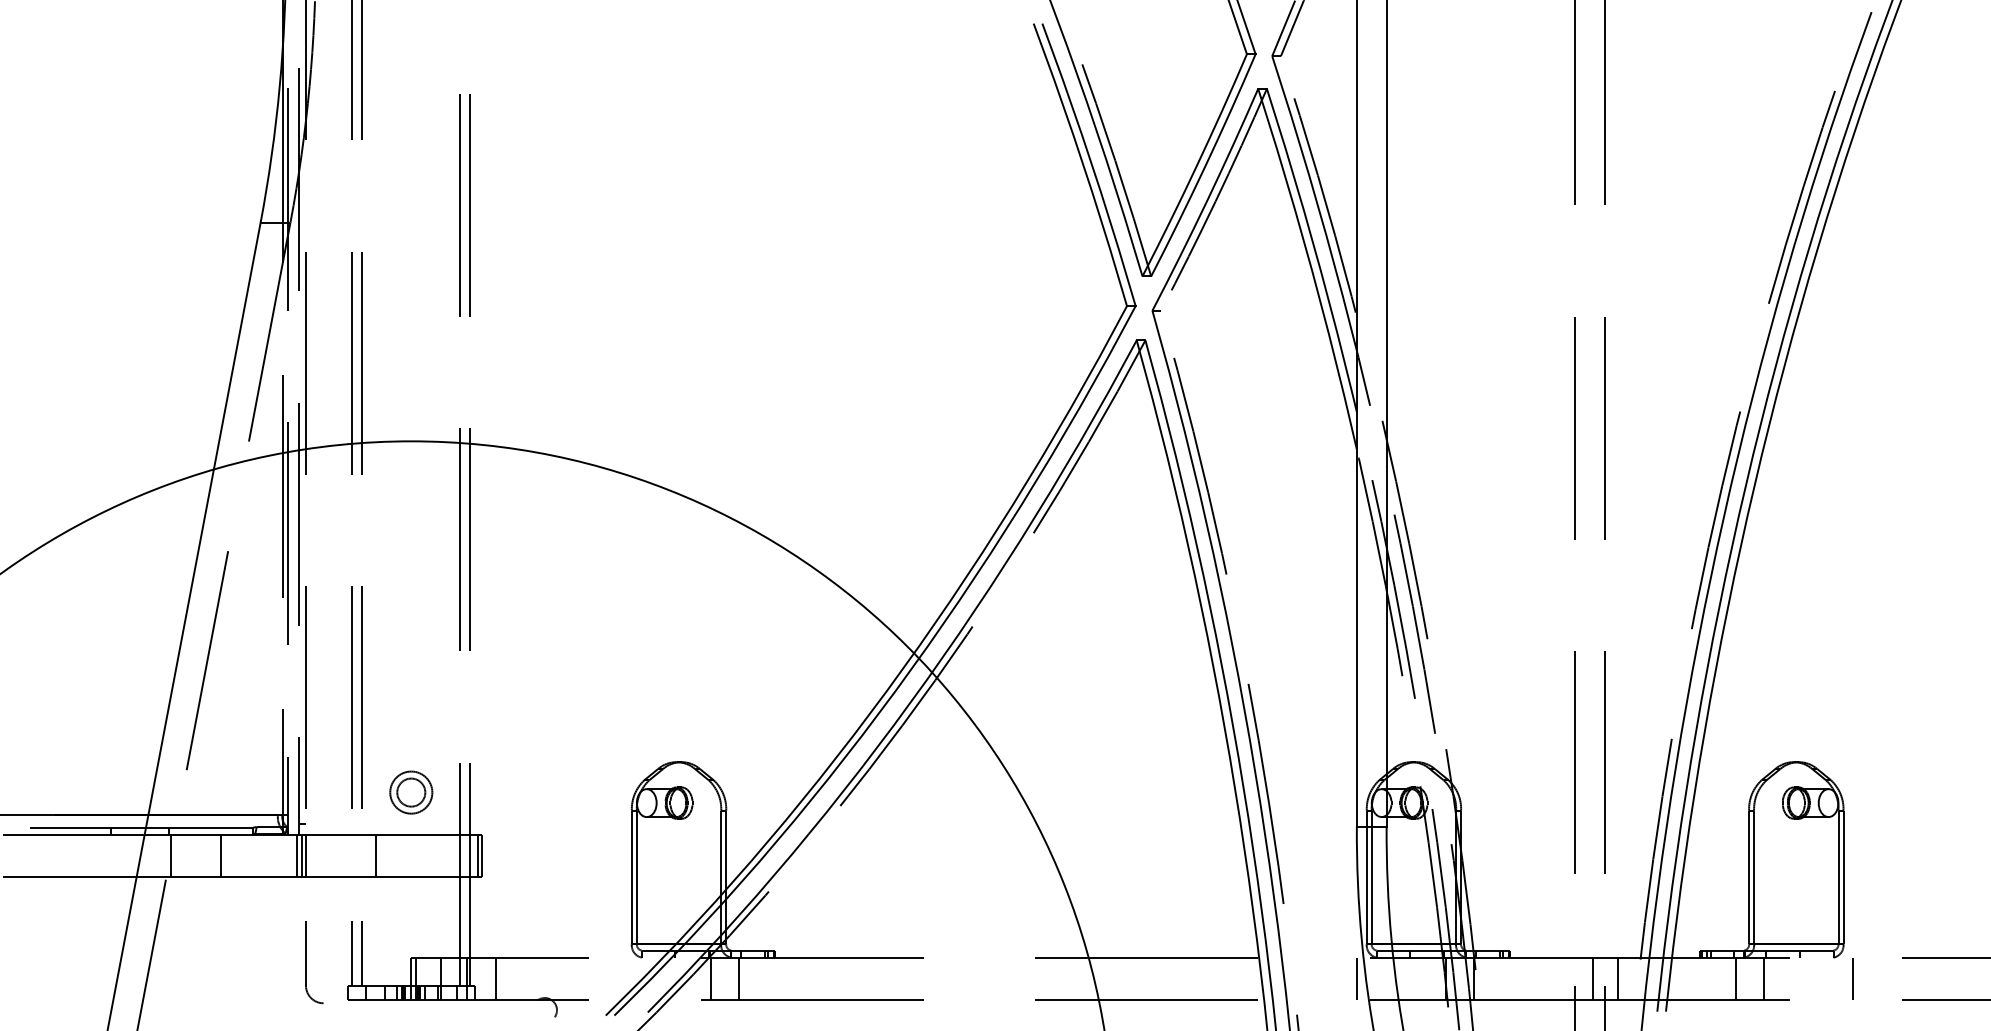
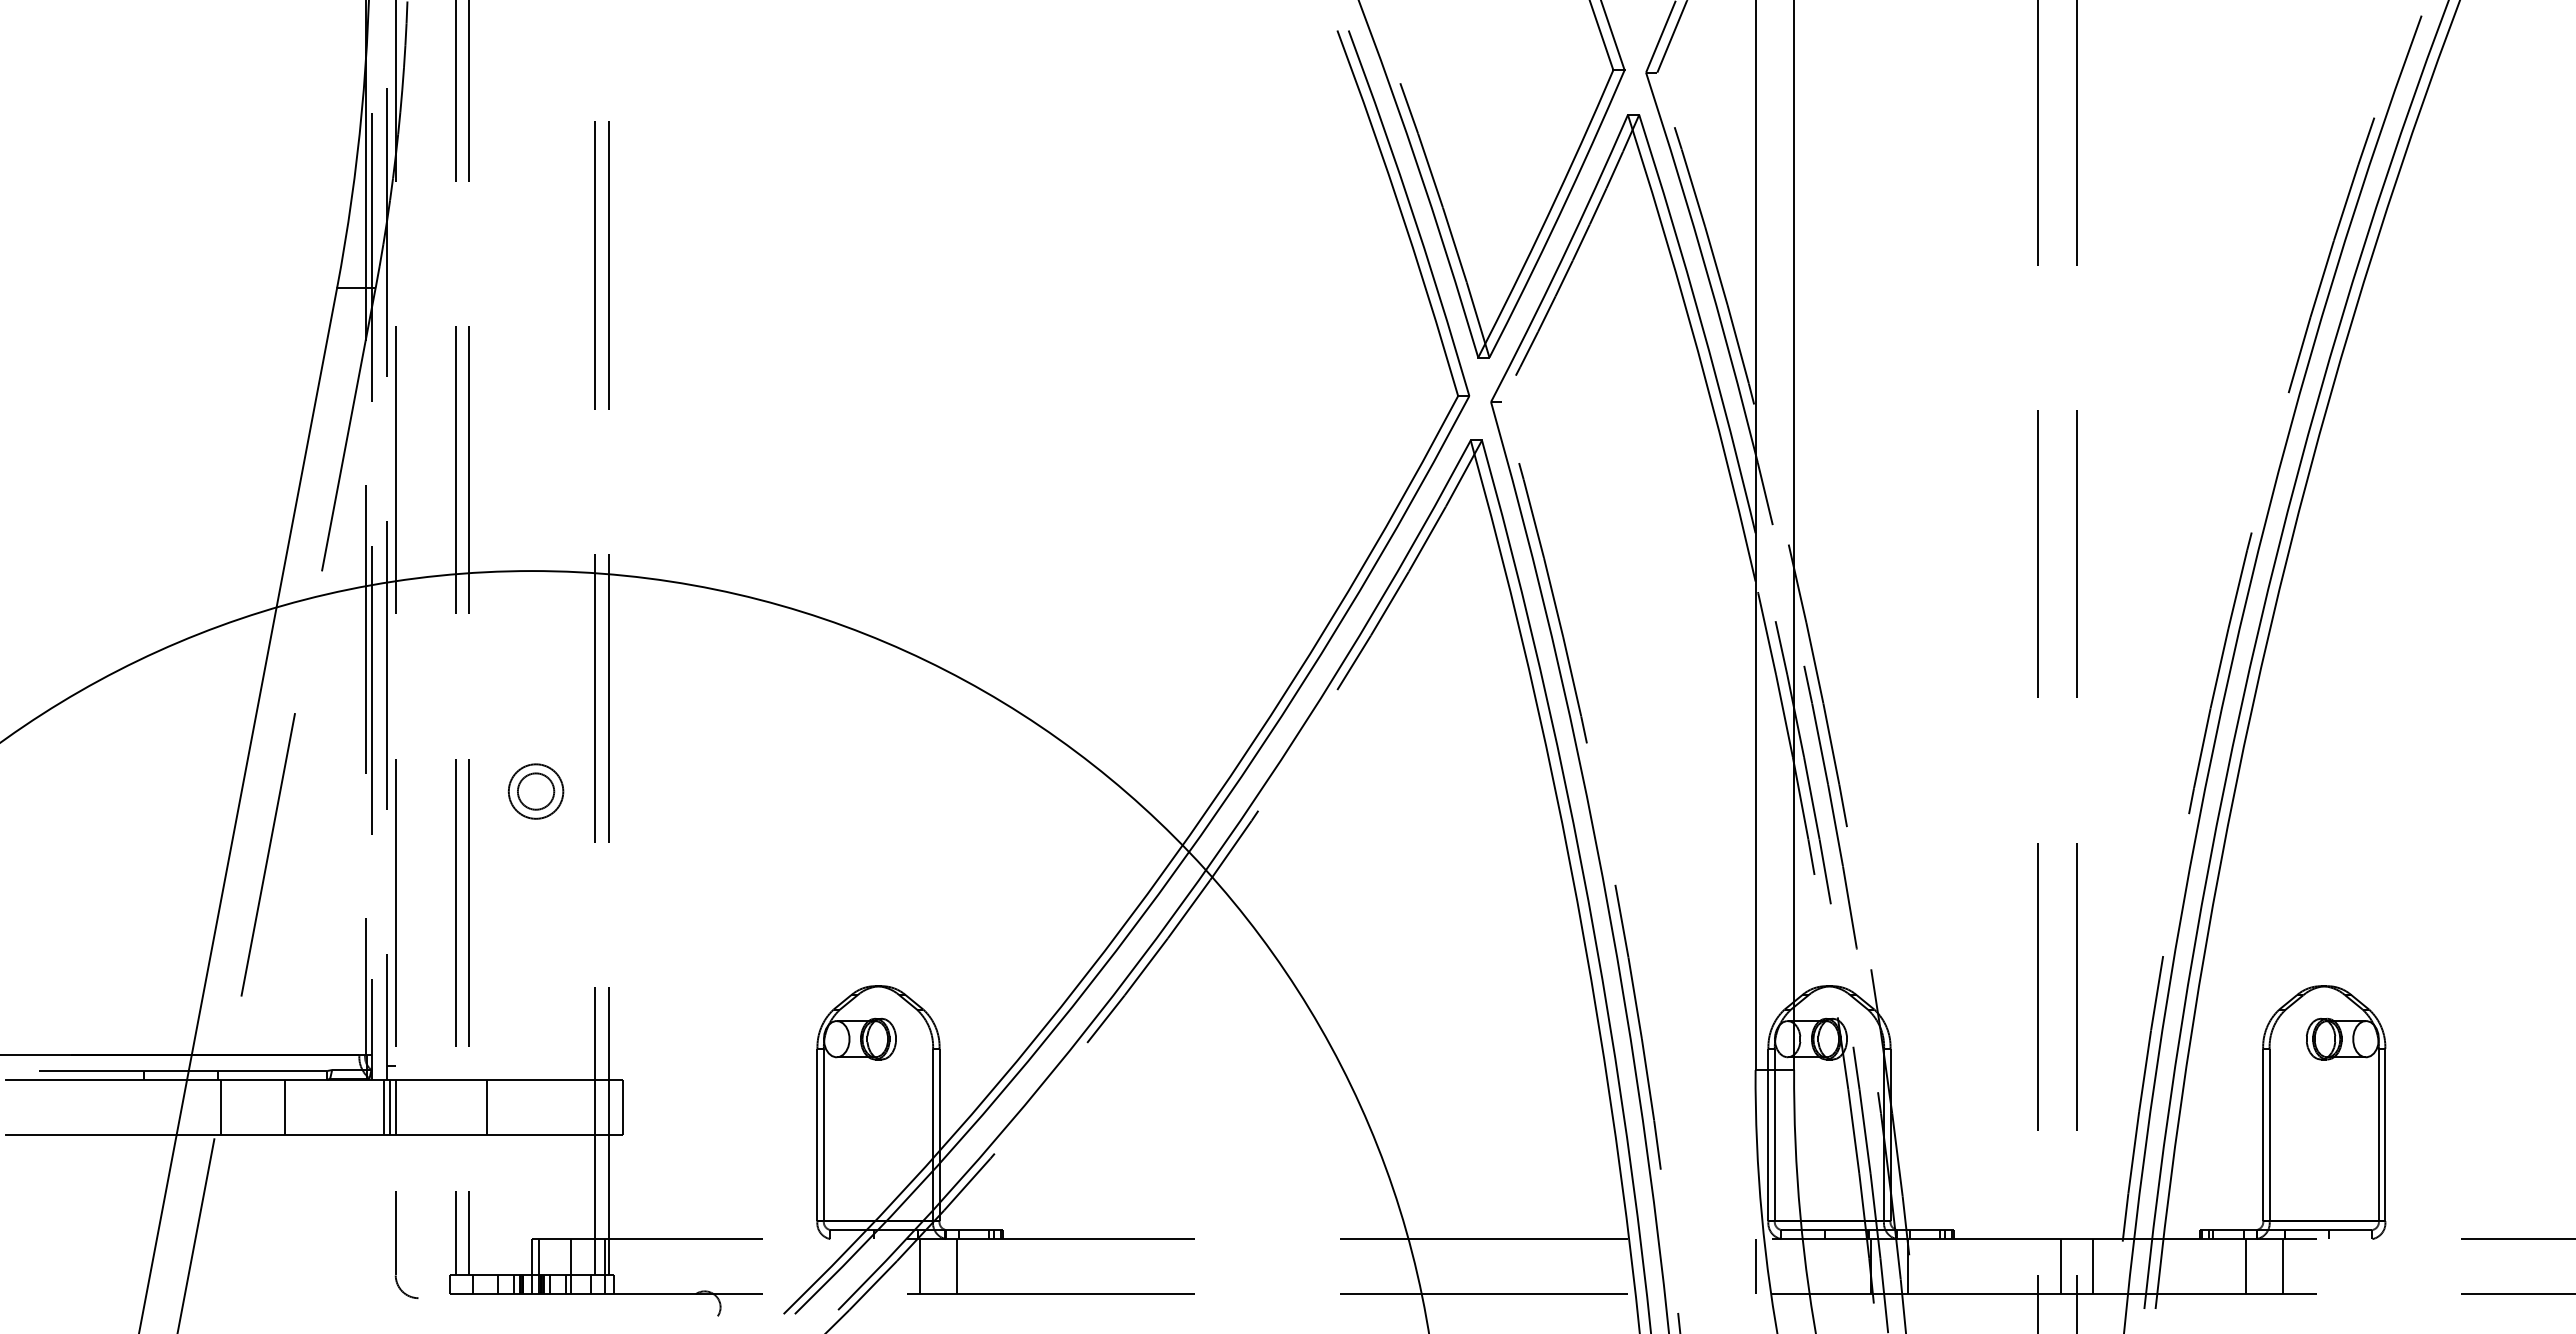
part: (410, 792) -> (535, 791), moved
line: (478, 855) -> (618, 1107), removed
line: (495, 978) -> (641, 1266), removed
line: (1852, 978) -> (2397, 1266), removed

